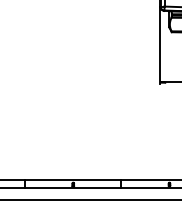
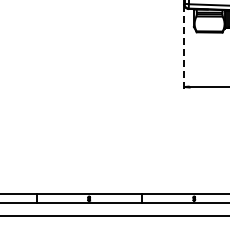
line: (160, 46) -> (184, 47), solid -> dashed

